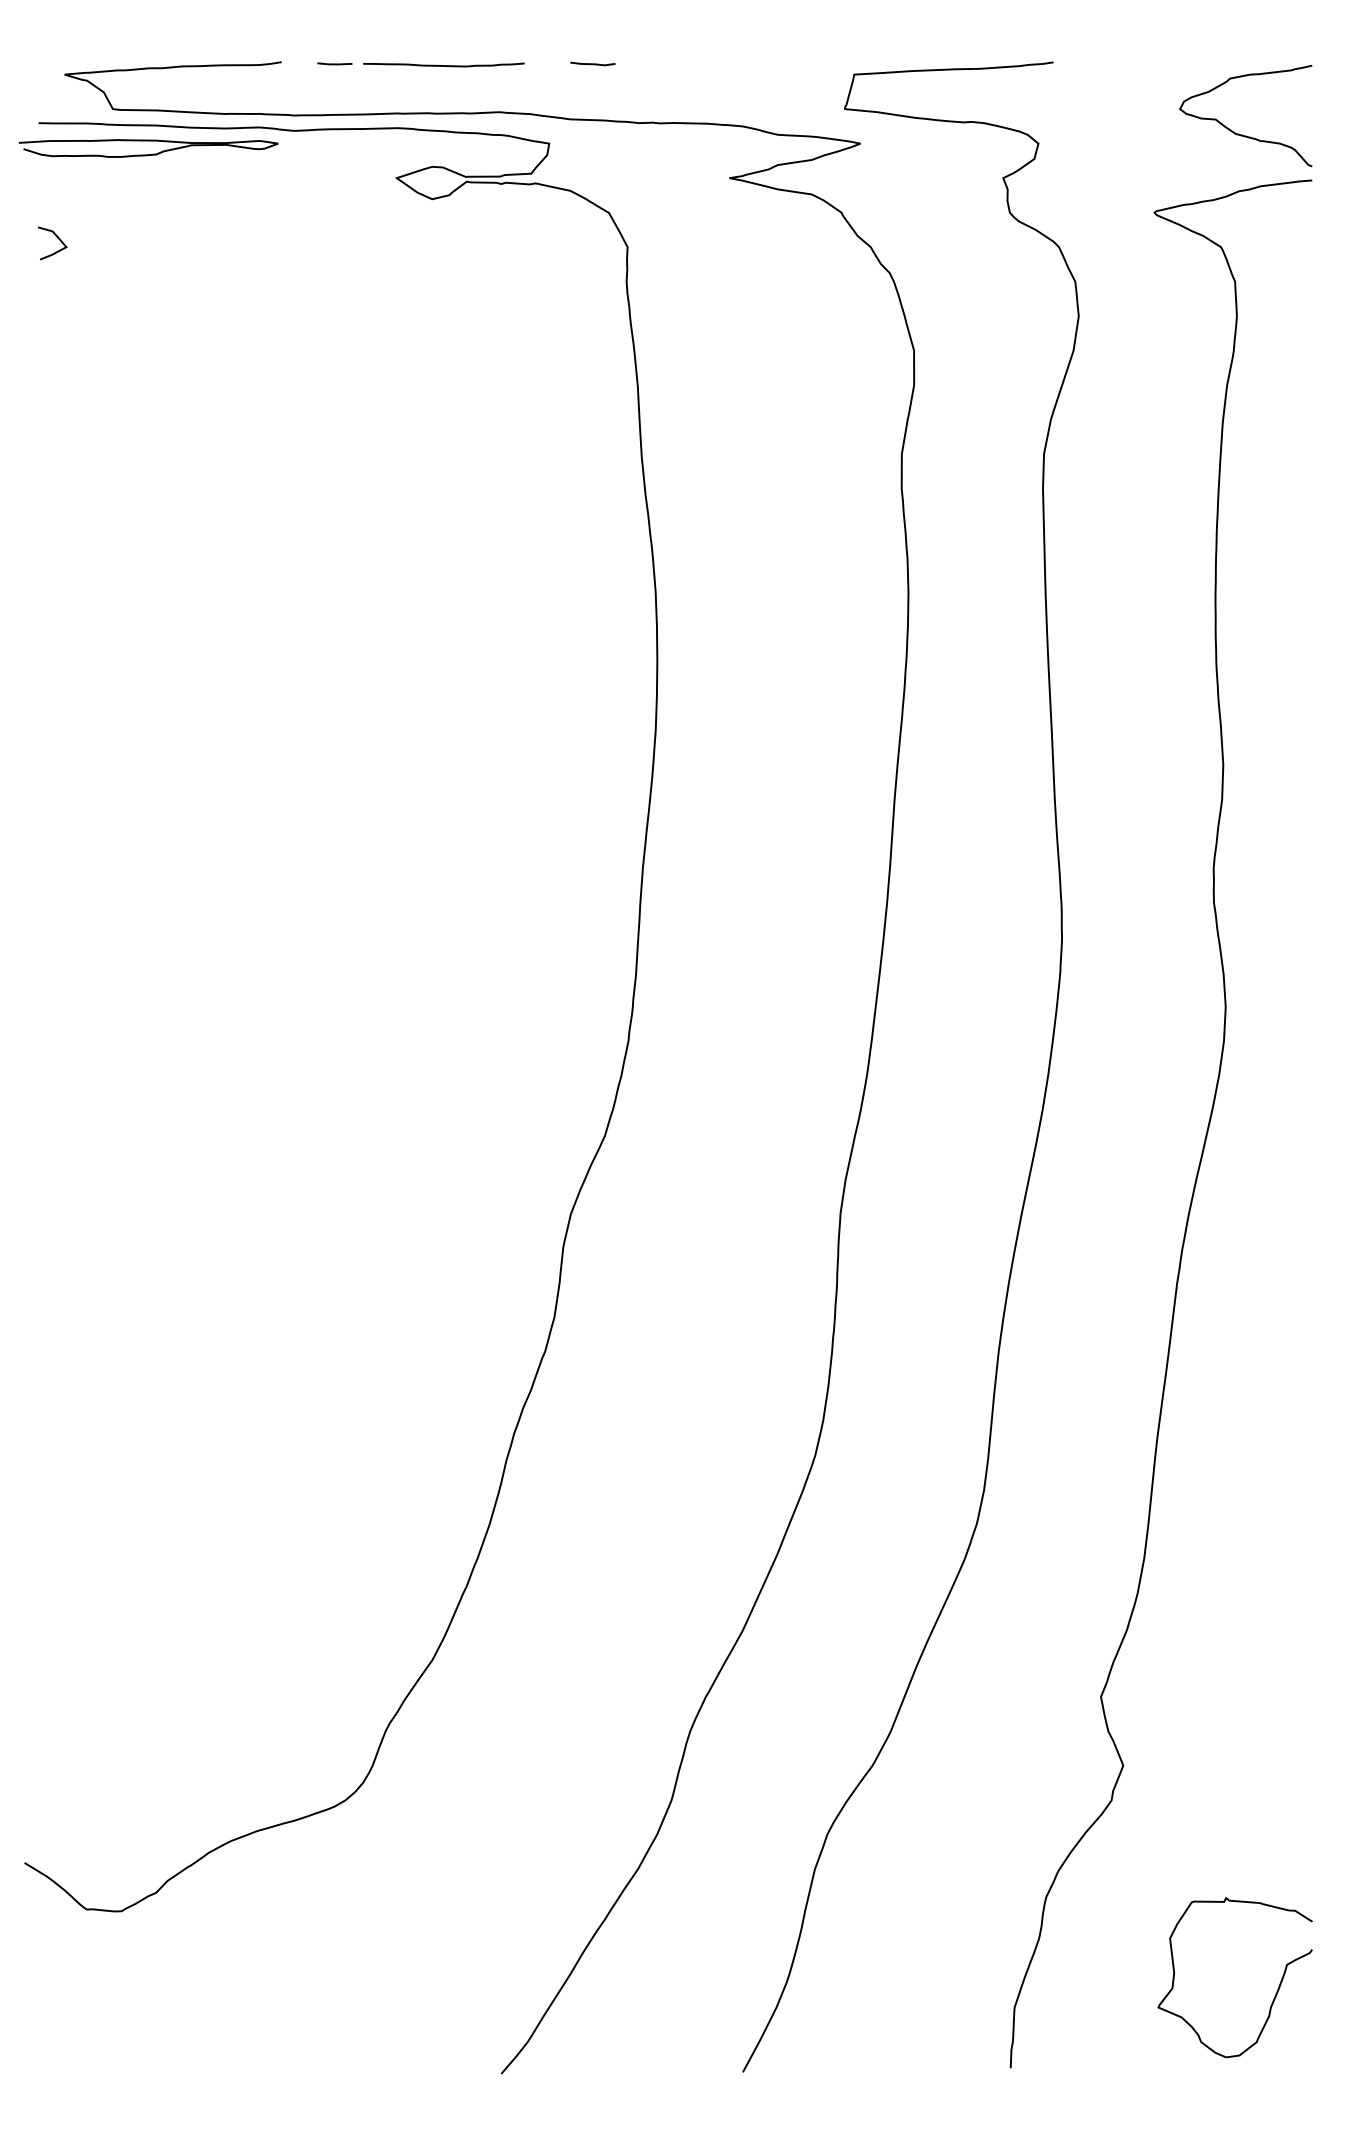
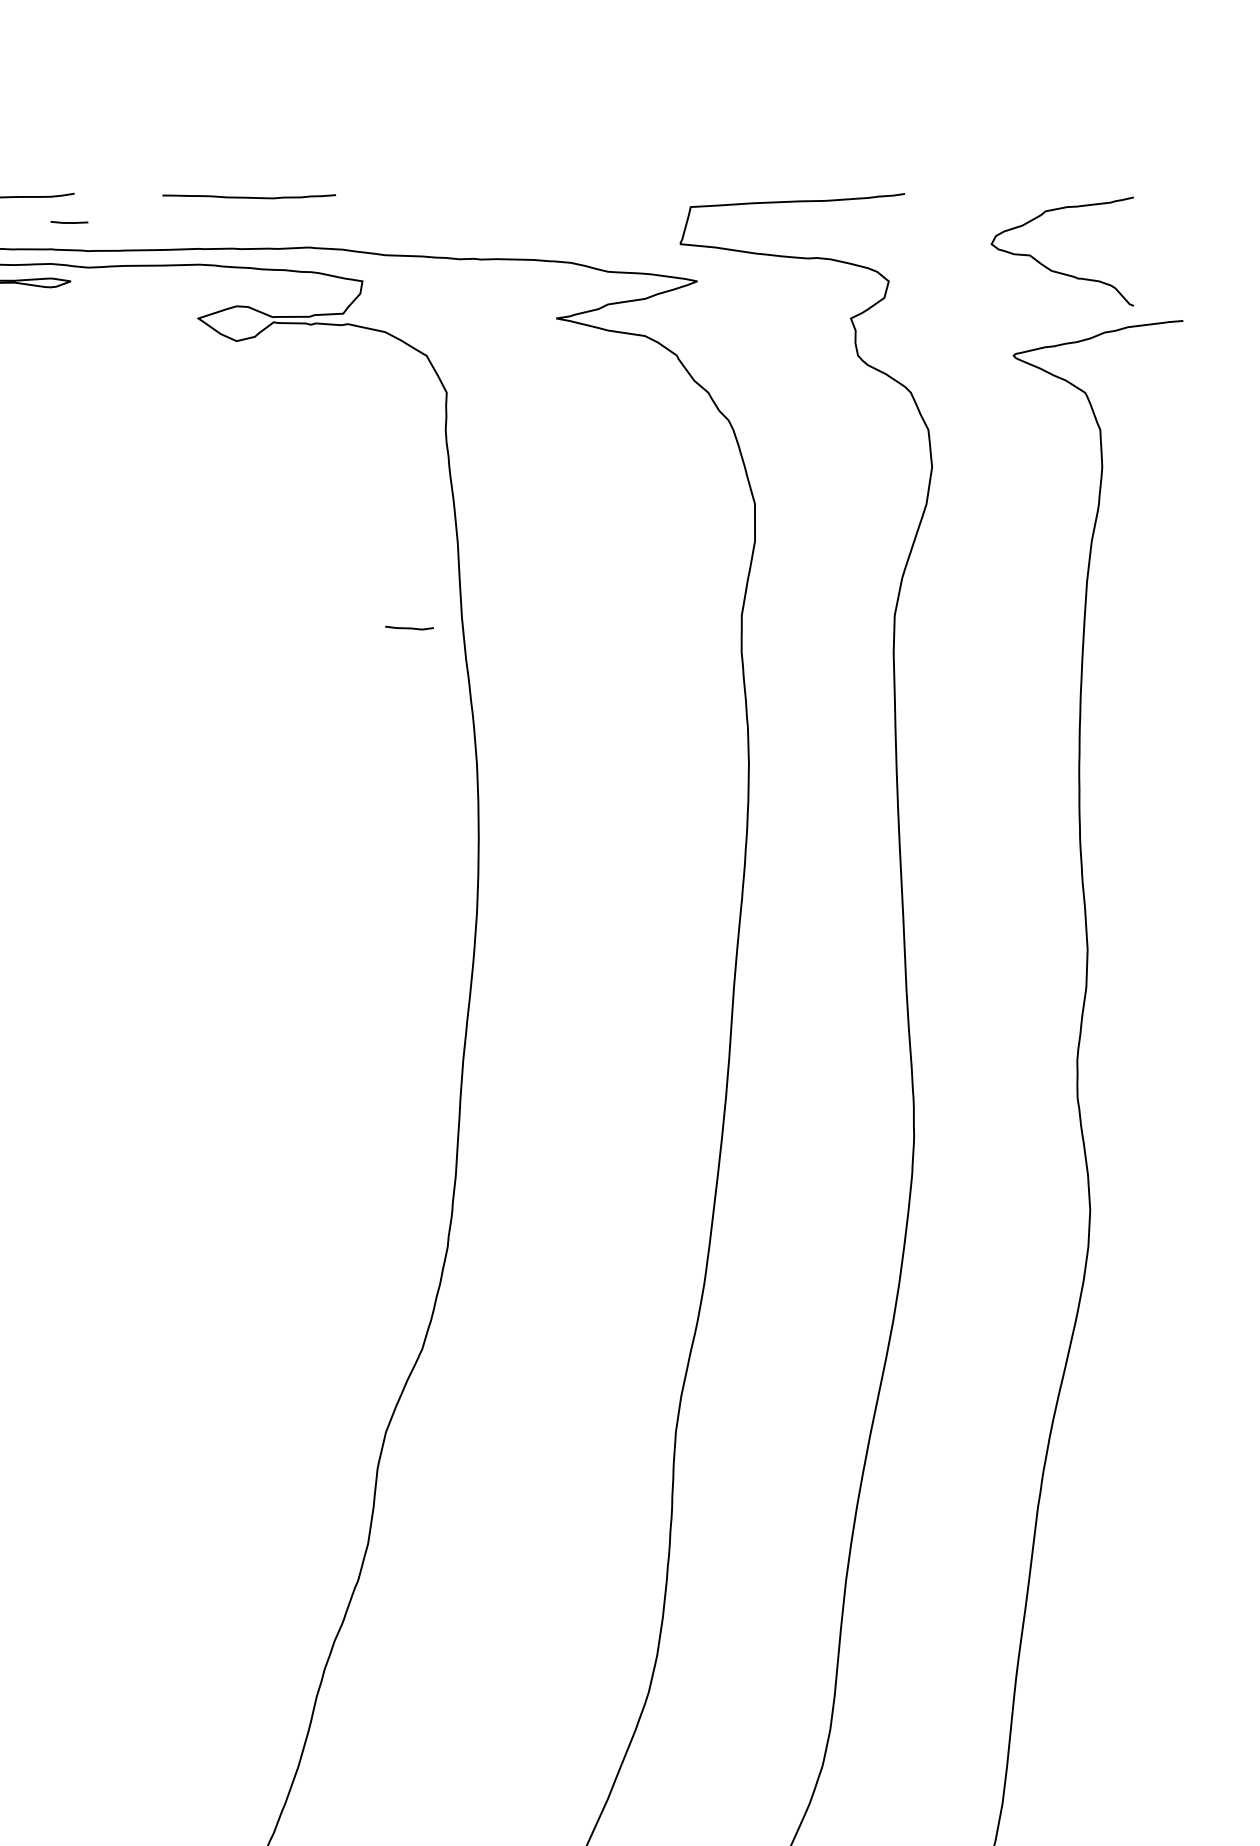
line: (334, 63) -> (69, 222), moved
line: (592, 63) -> (409, 627), moved
curve: (1242, 134) -> (1058, 271), moved

